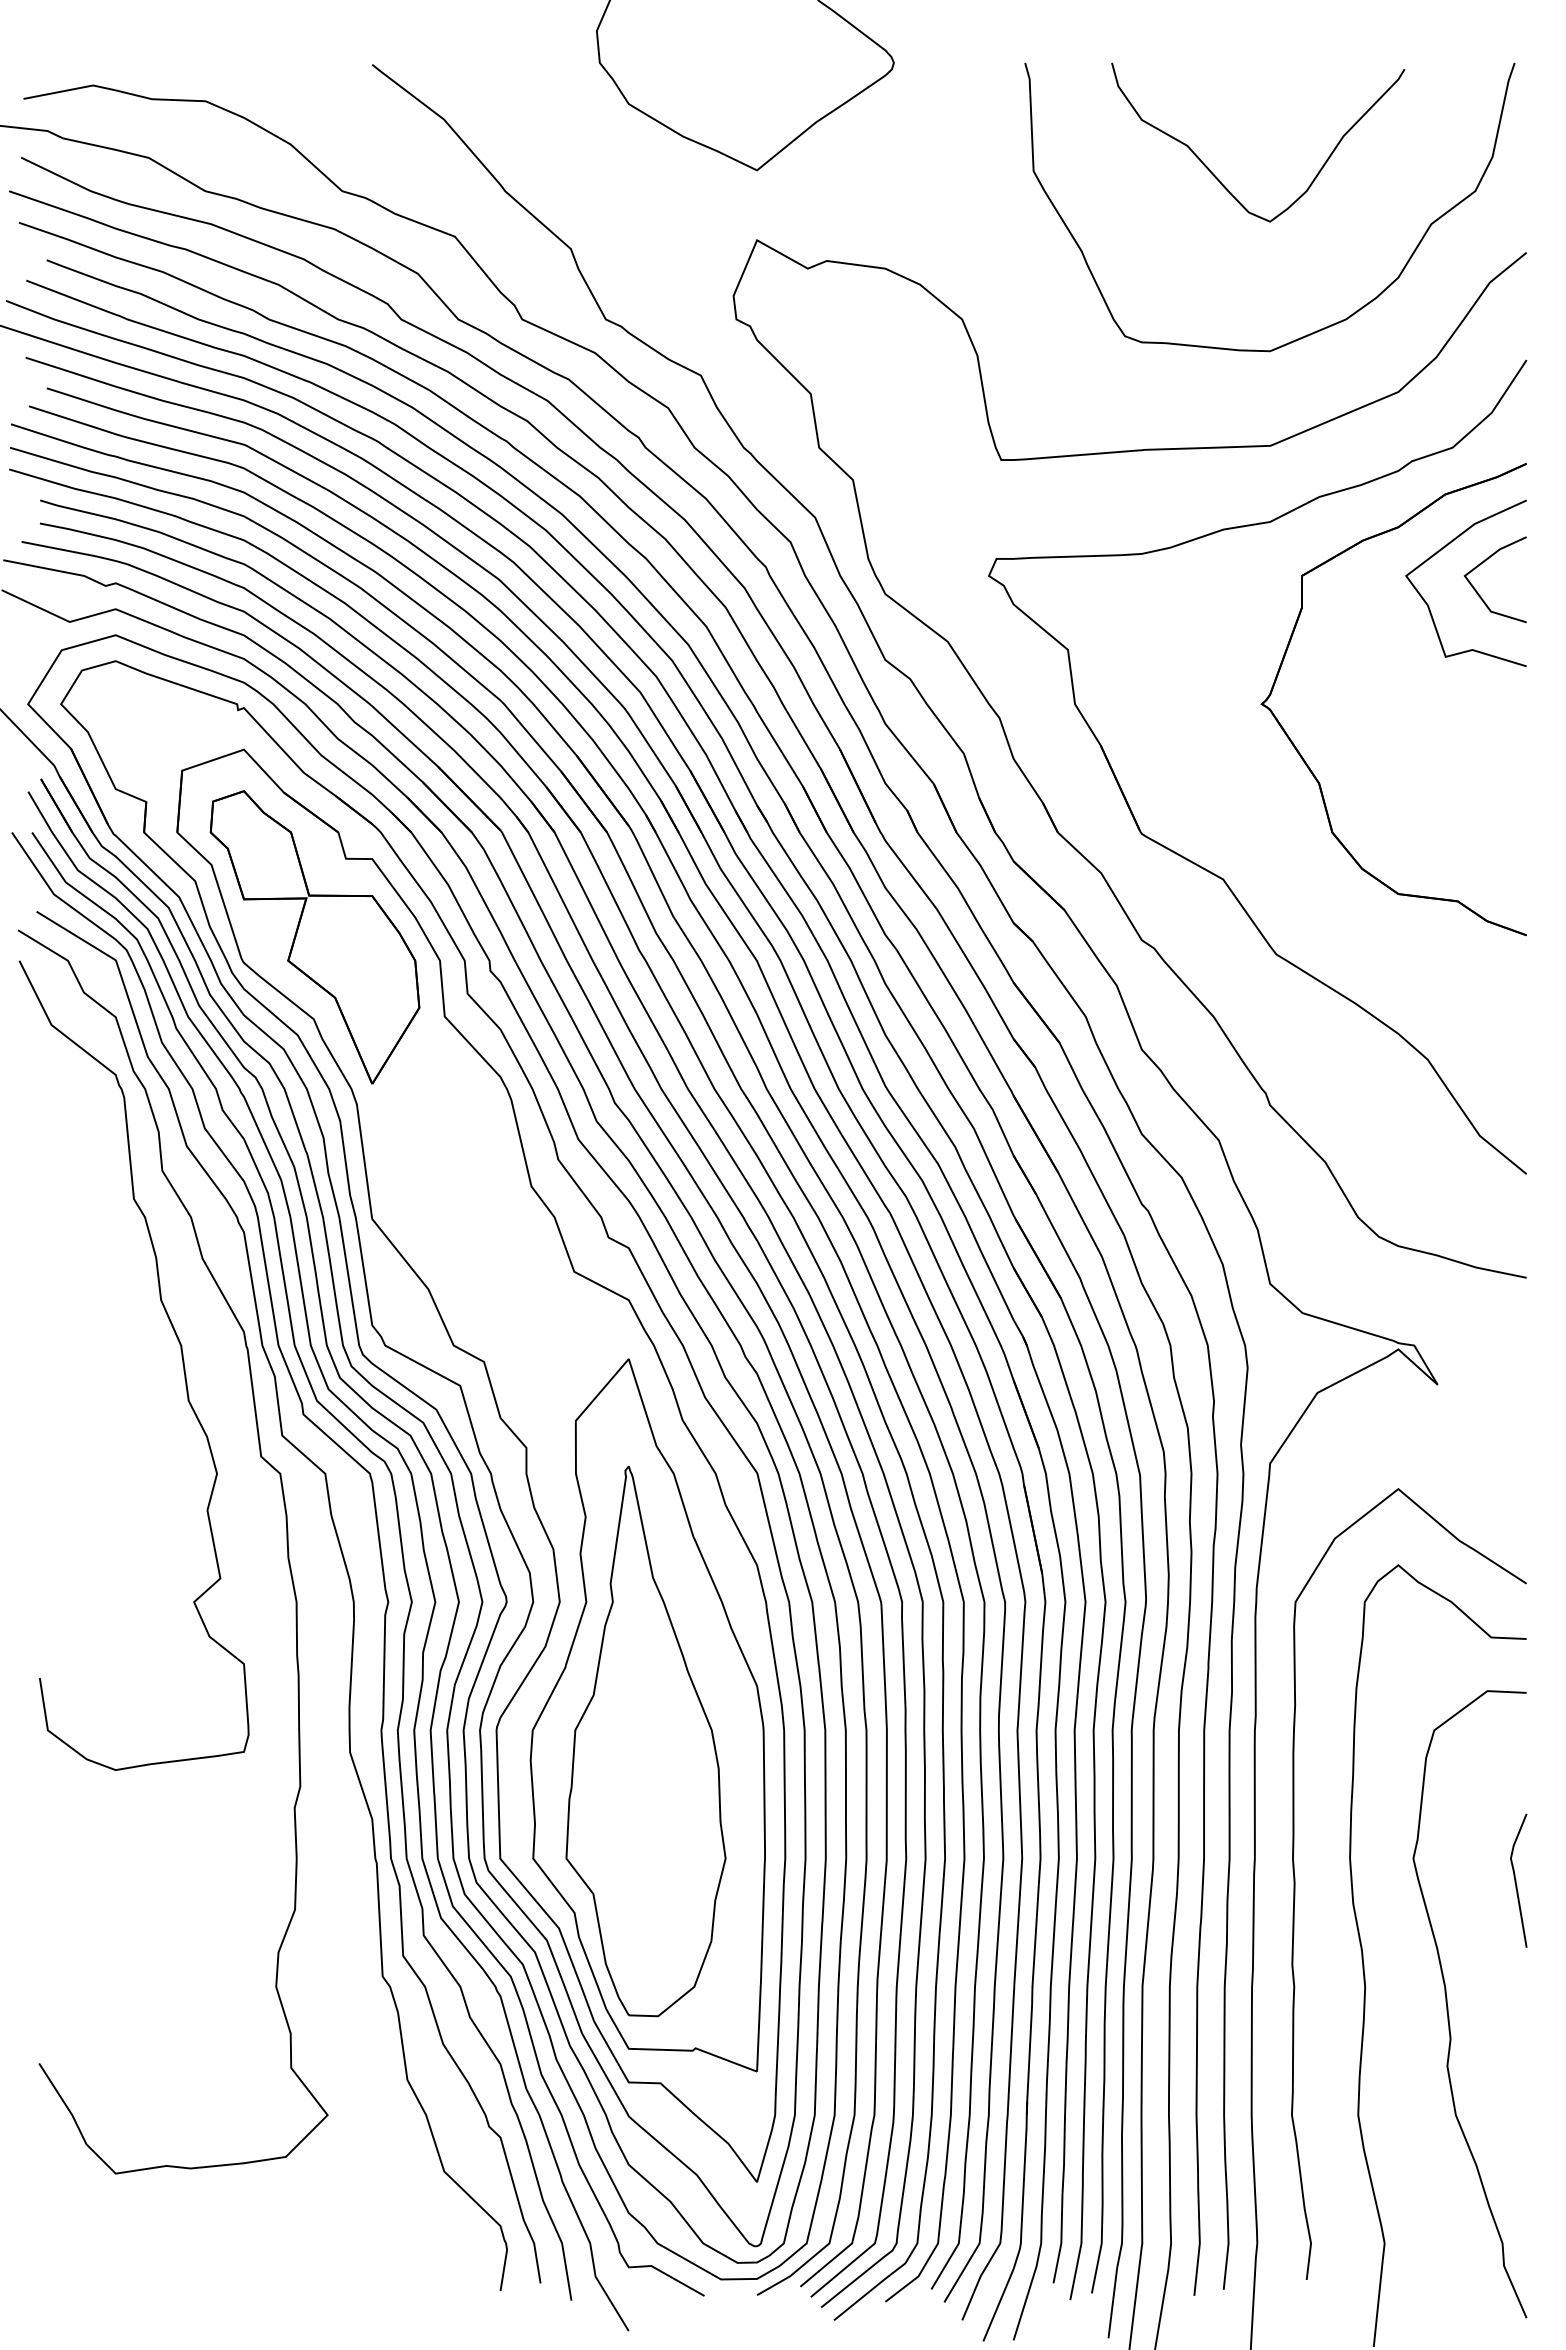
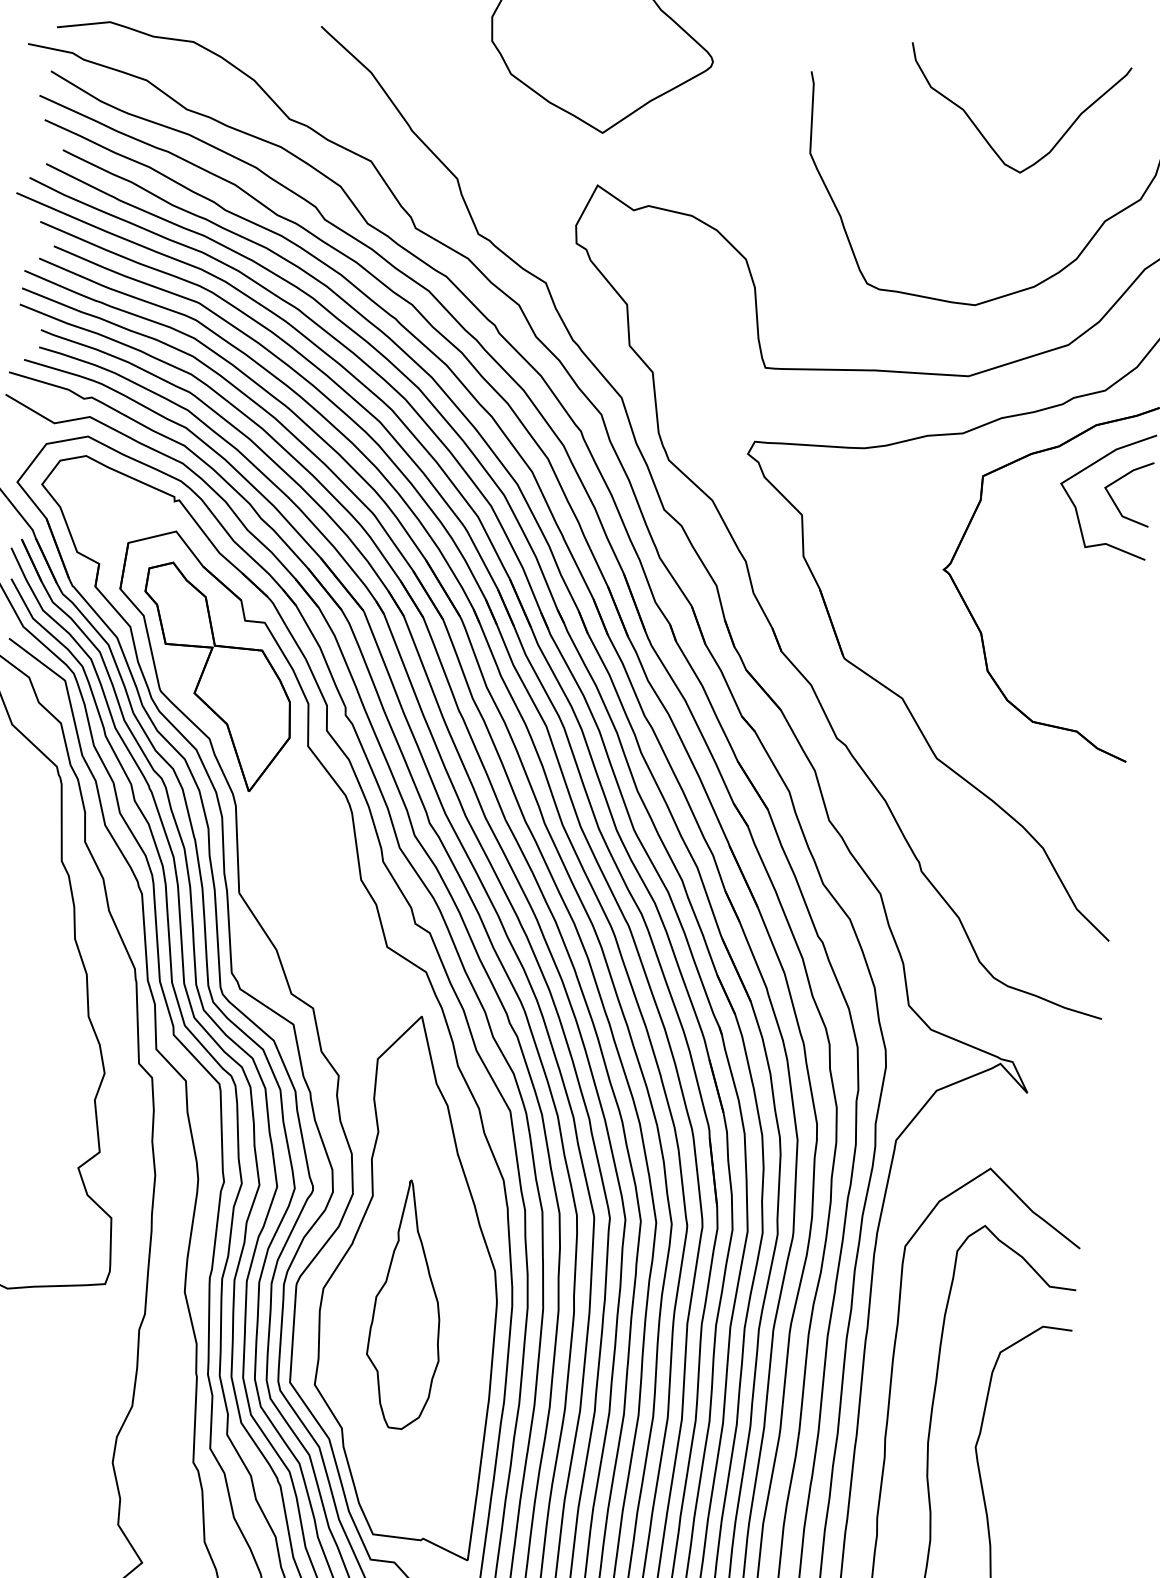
curve: (1219, 179) -> (985, 137), moved
part: (645, 1741) -> (407, 1304), size x0.6
line: (1516, 1880) -> (1051, 1470), removed

